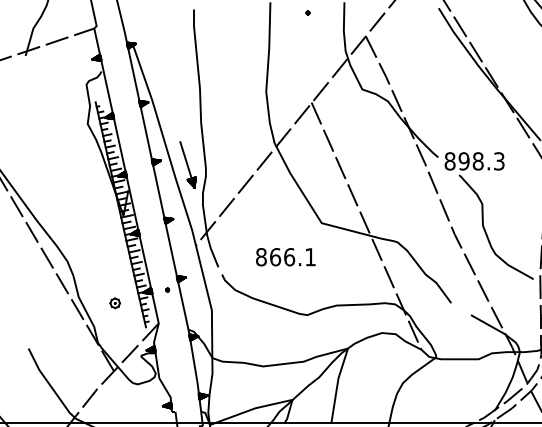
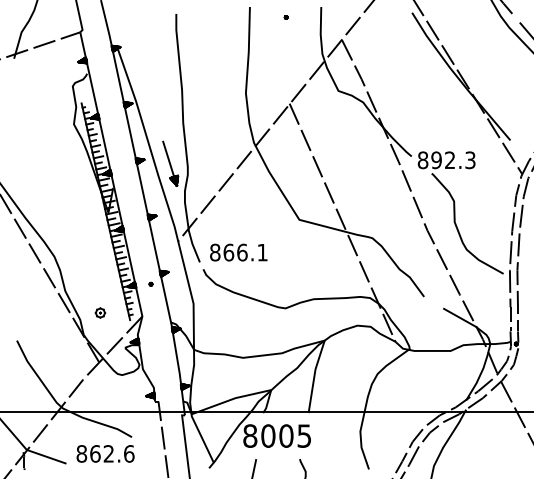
text: (478, 161) -> (450, 160), 898.3 -> 892.3
text: (285, 257) -> (238, 252), moved
part: (115, 302) -> (100, 312), moved

